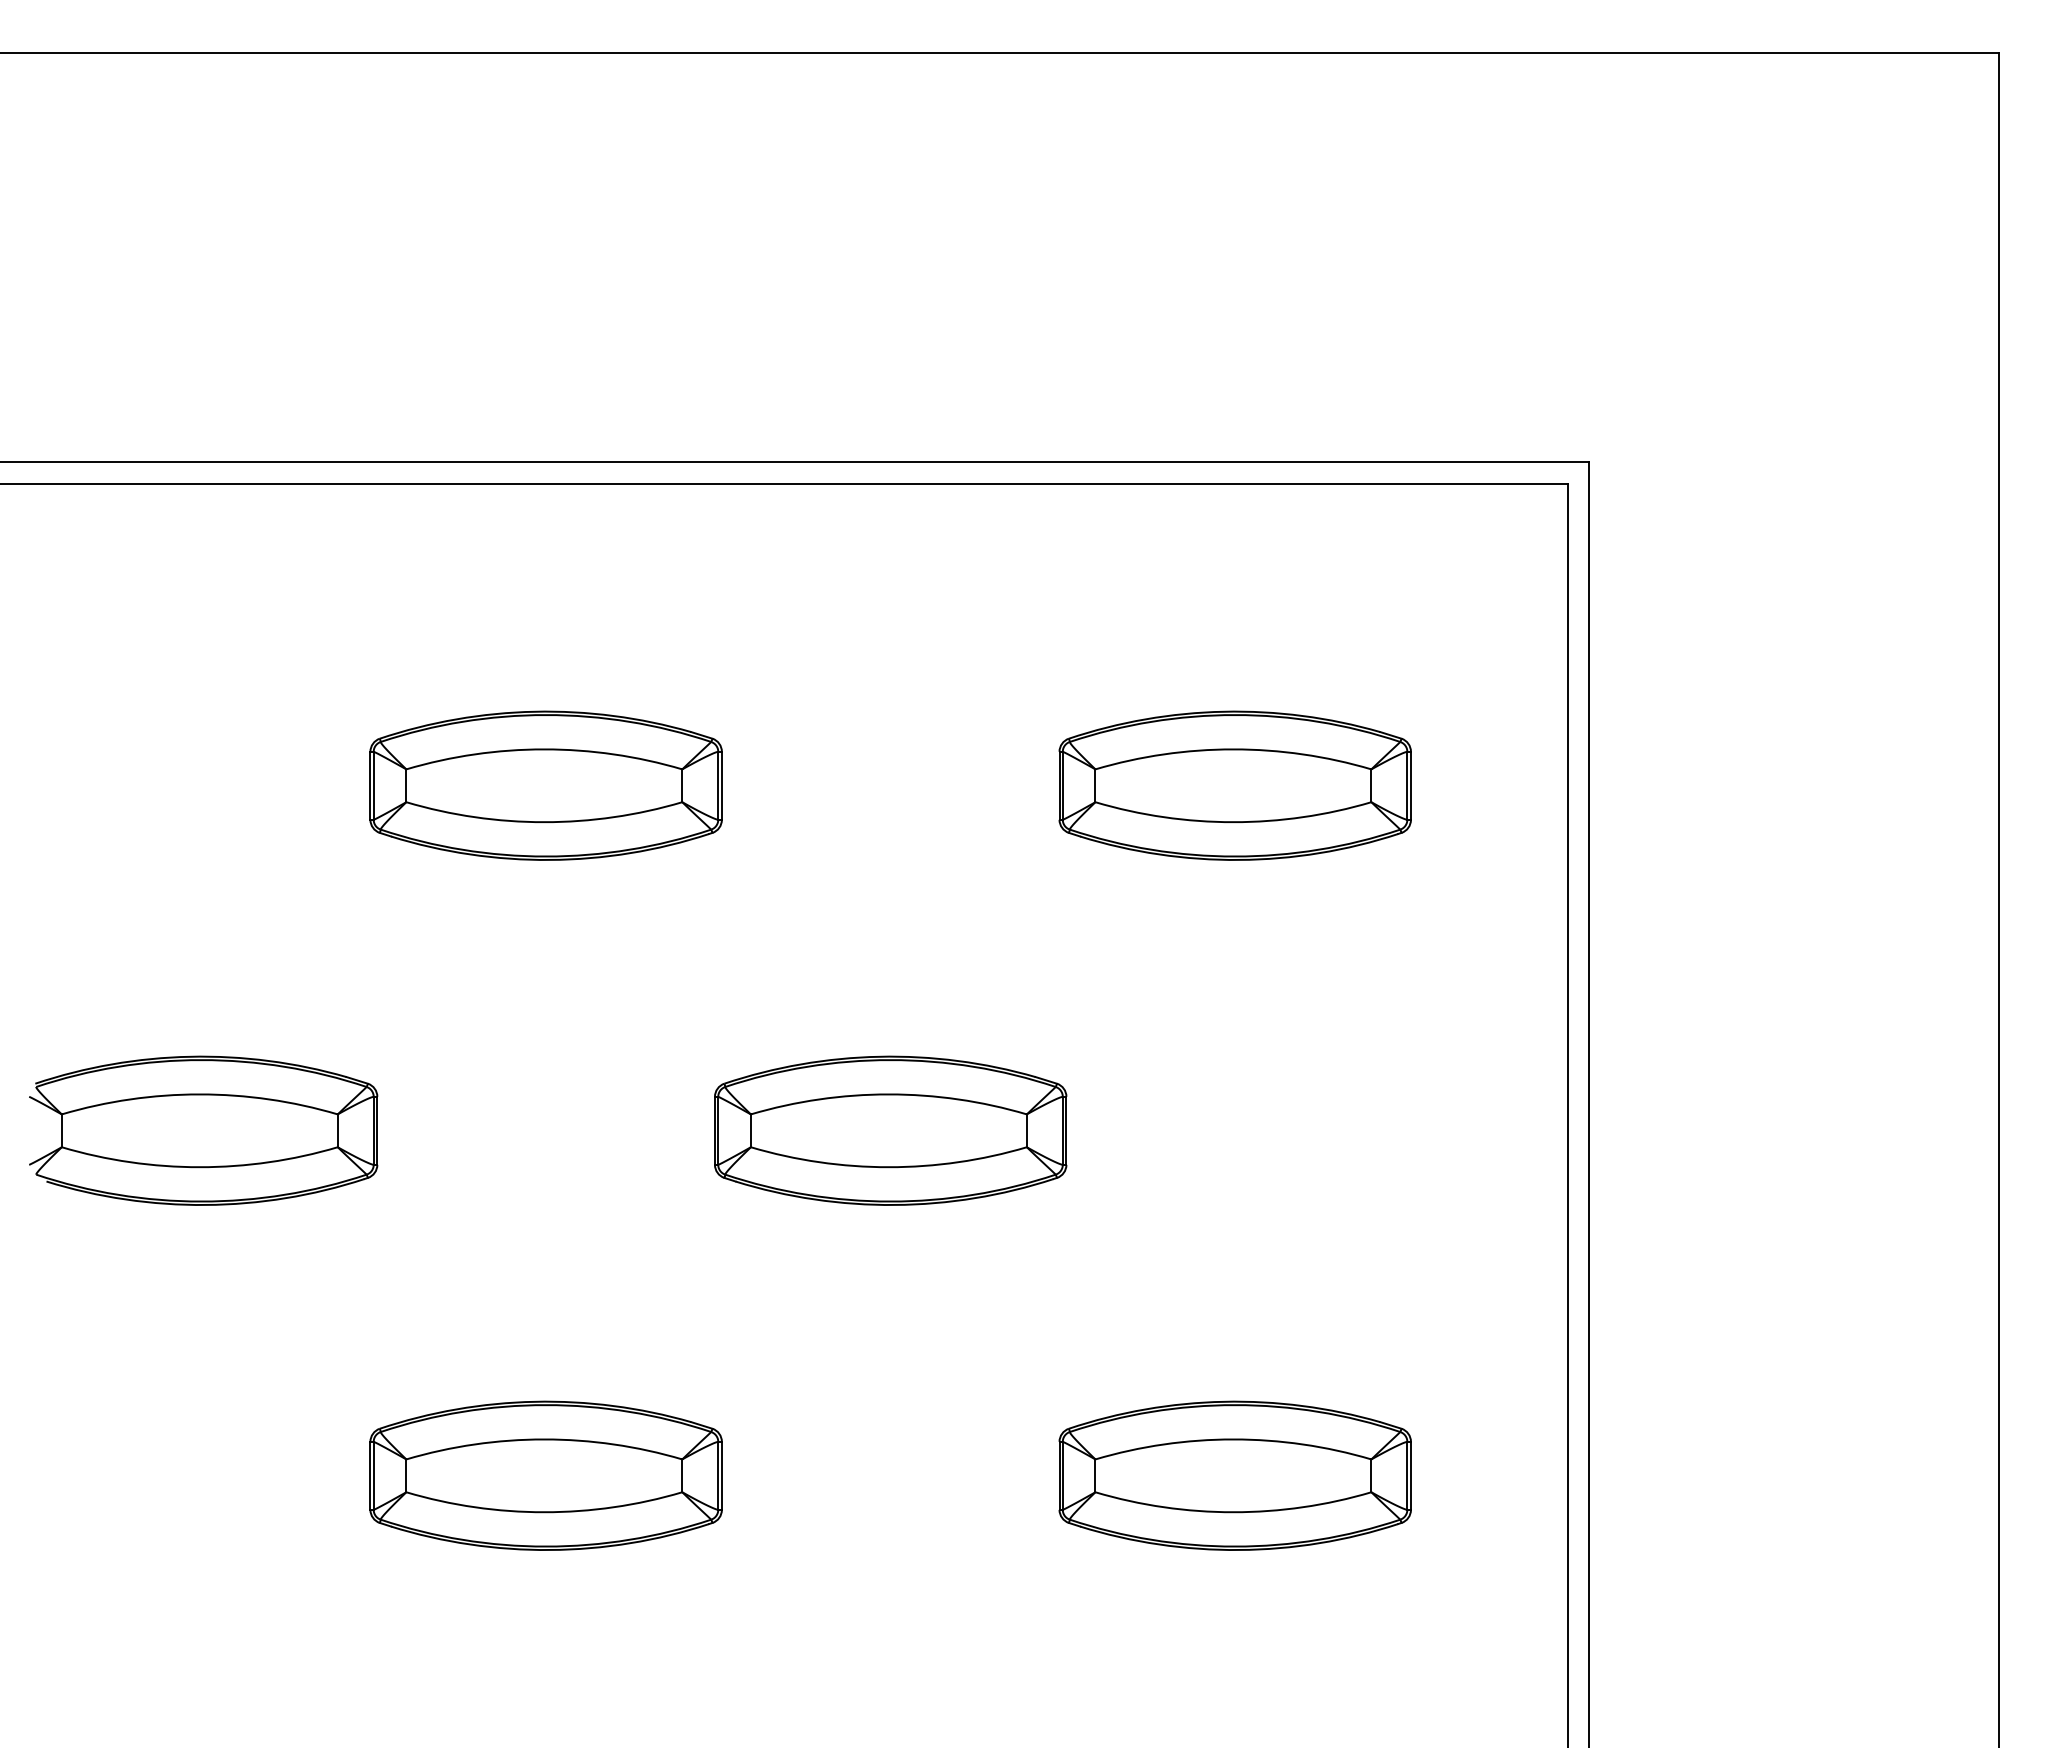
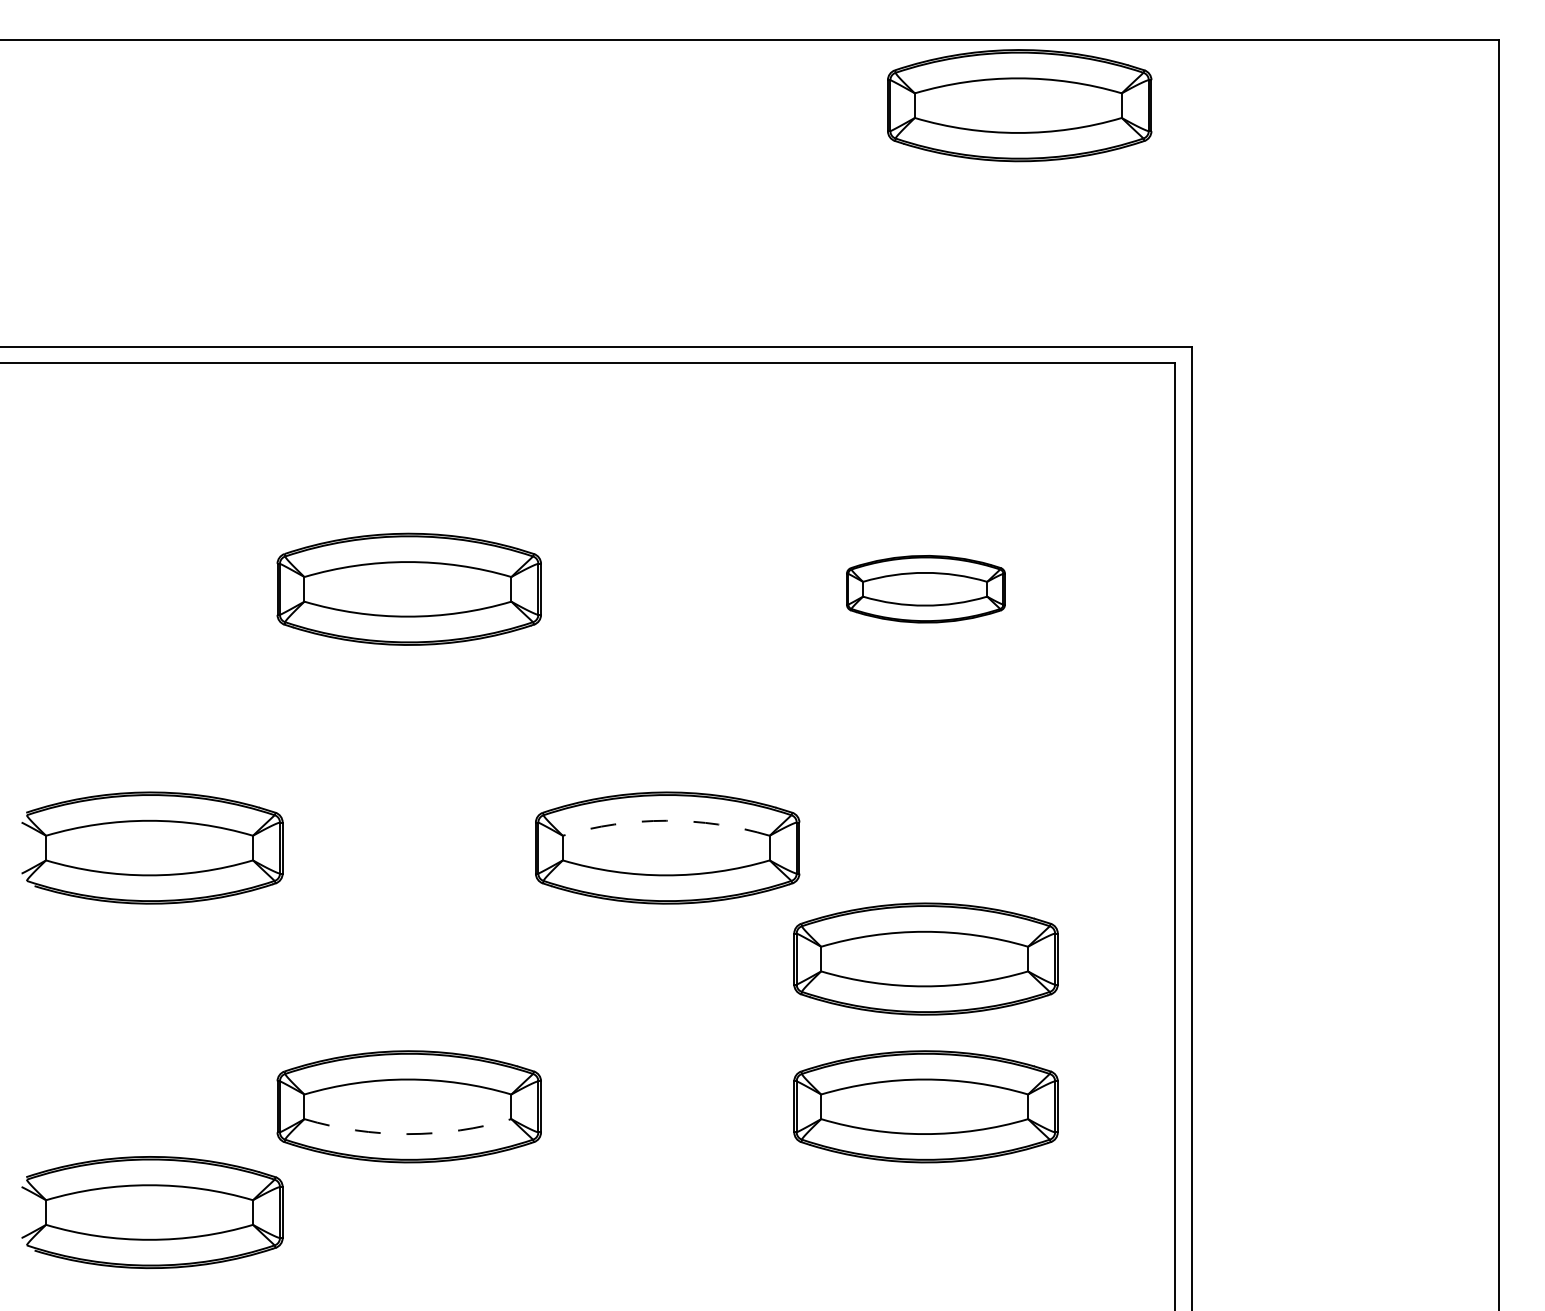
part: (1359, 140) -> (1019, 105), added
part: (1234, 785) -> (925, 589), size x0.6
arc: (888, 1094) -> (666, 820), solid -> dashed
part: (1234, 1278) -> (925, 958), added
arc: (544, 1512) -> (408, 1134), solid -> dashed
part: (203, 1616) -> (152, 1212), added

